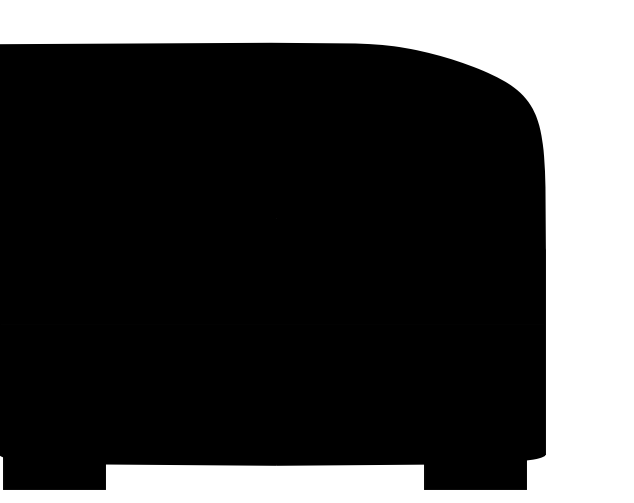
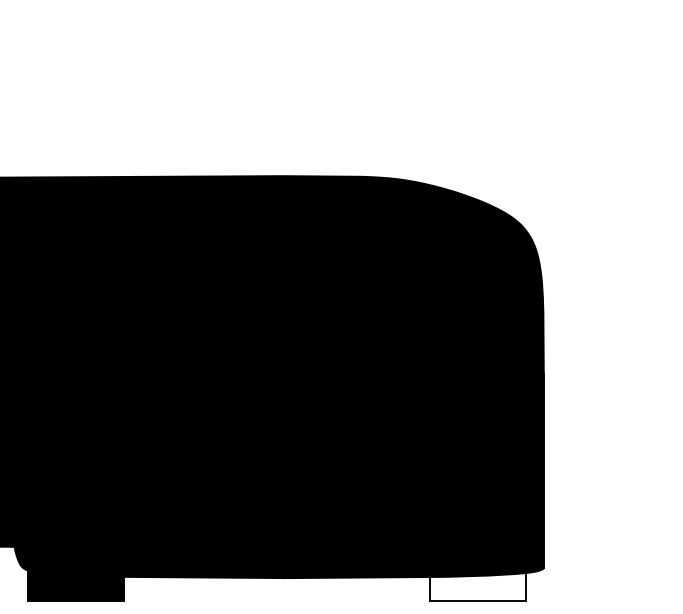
fill: (475, 474) -> (477, 587), removed

